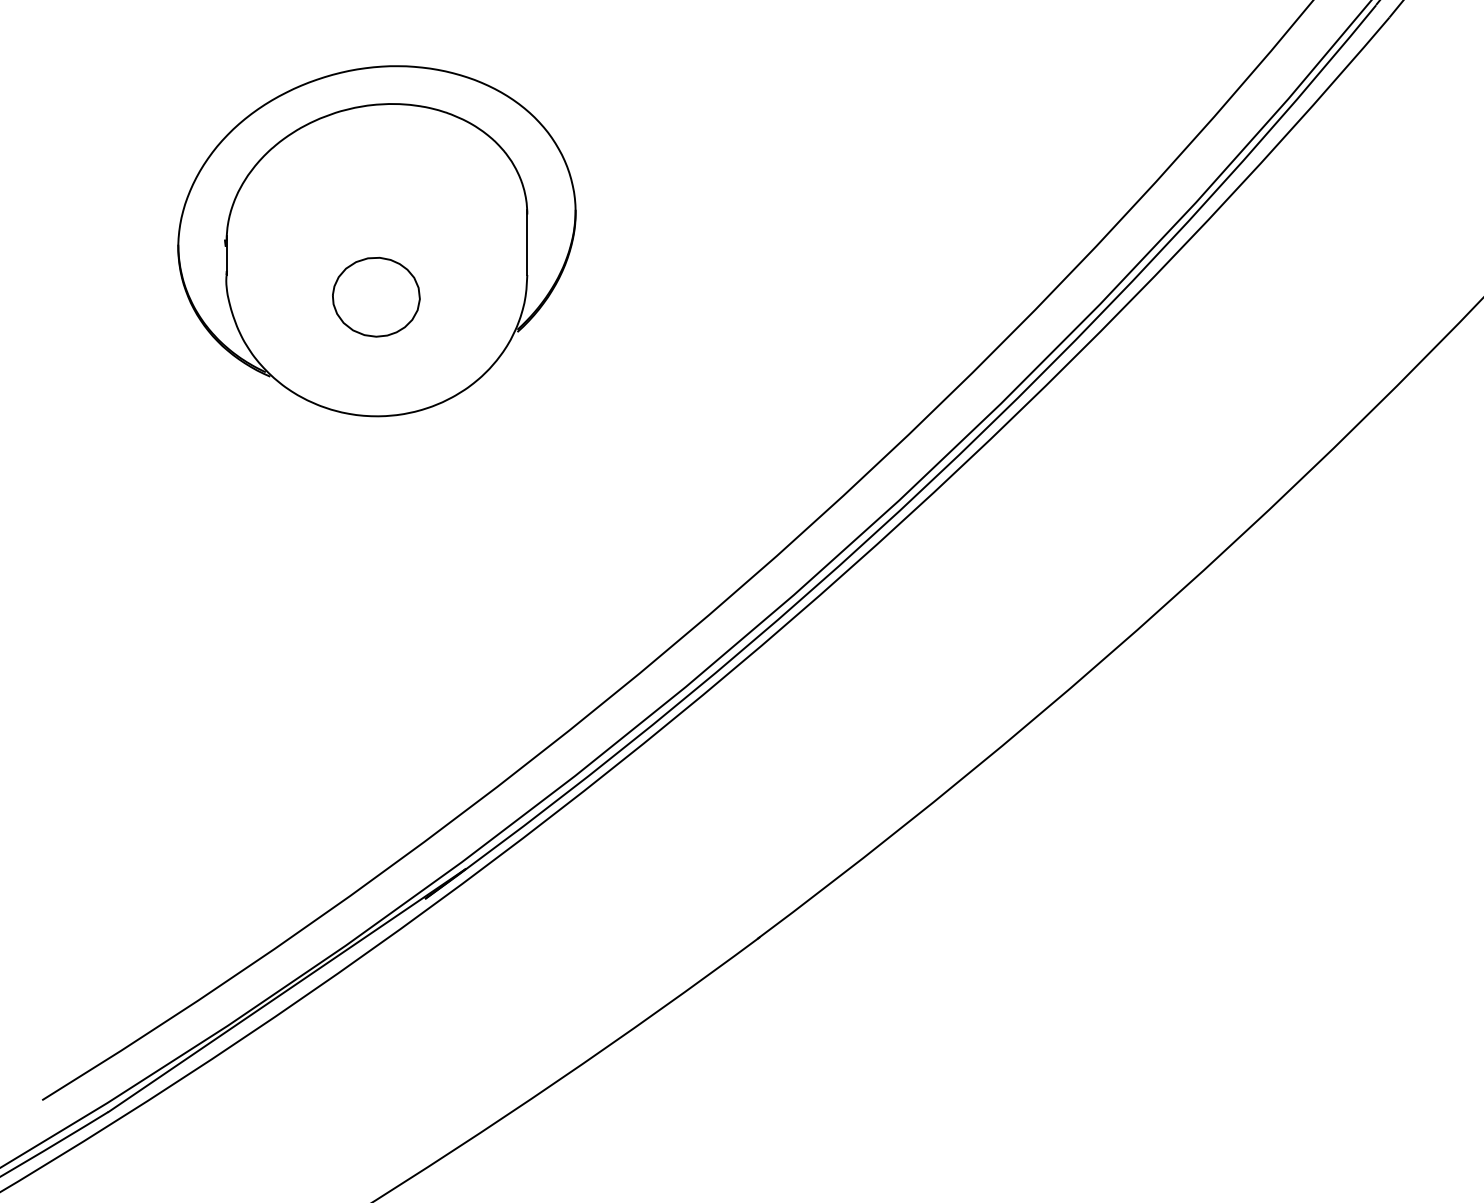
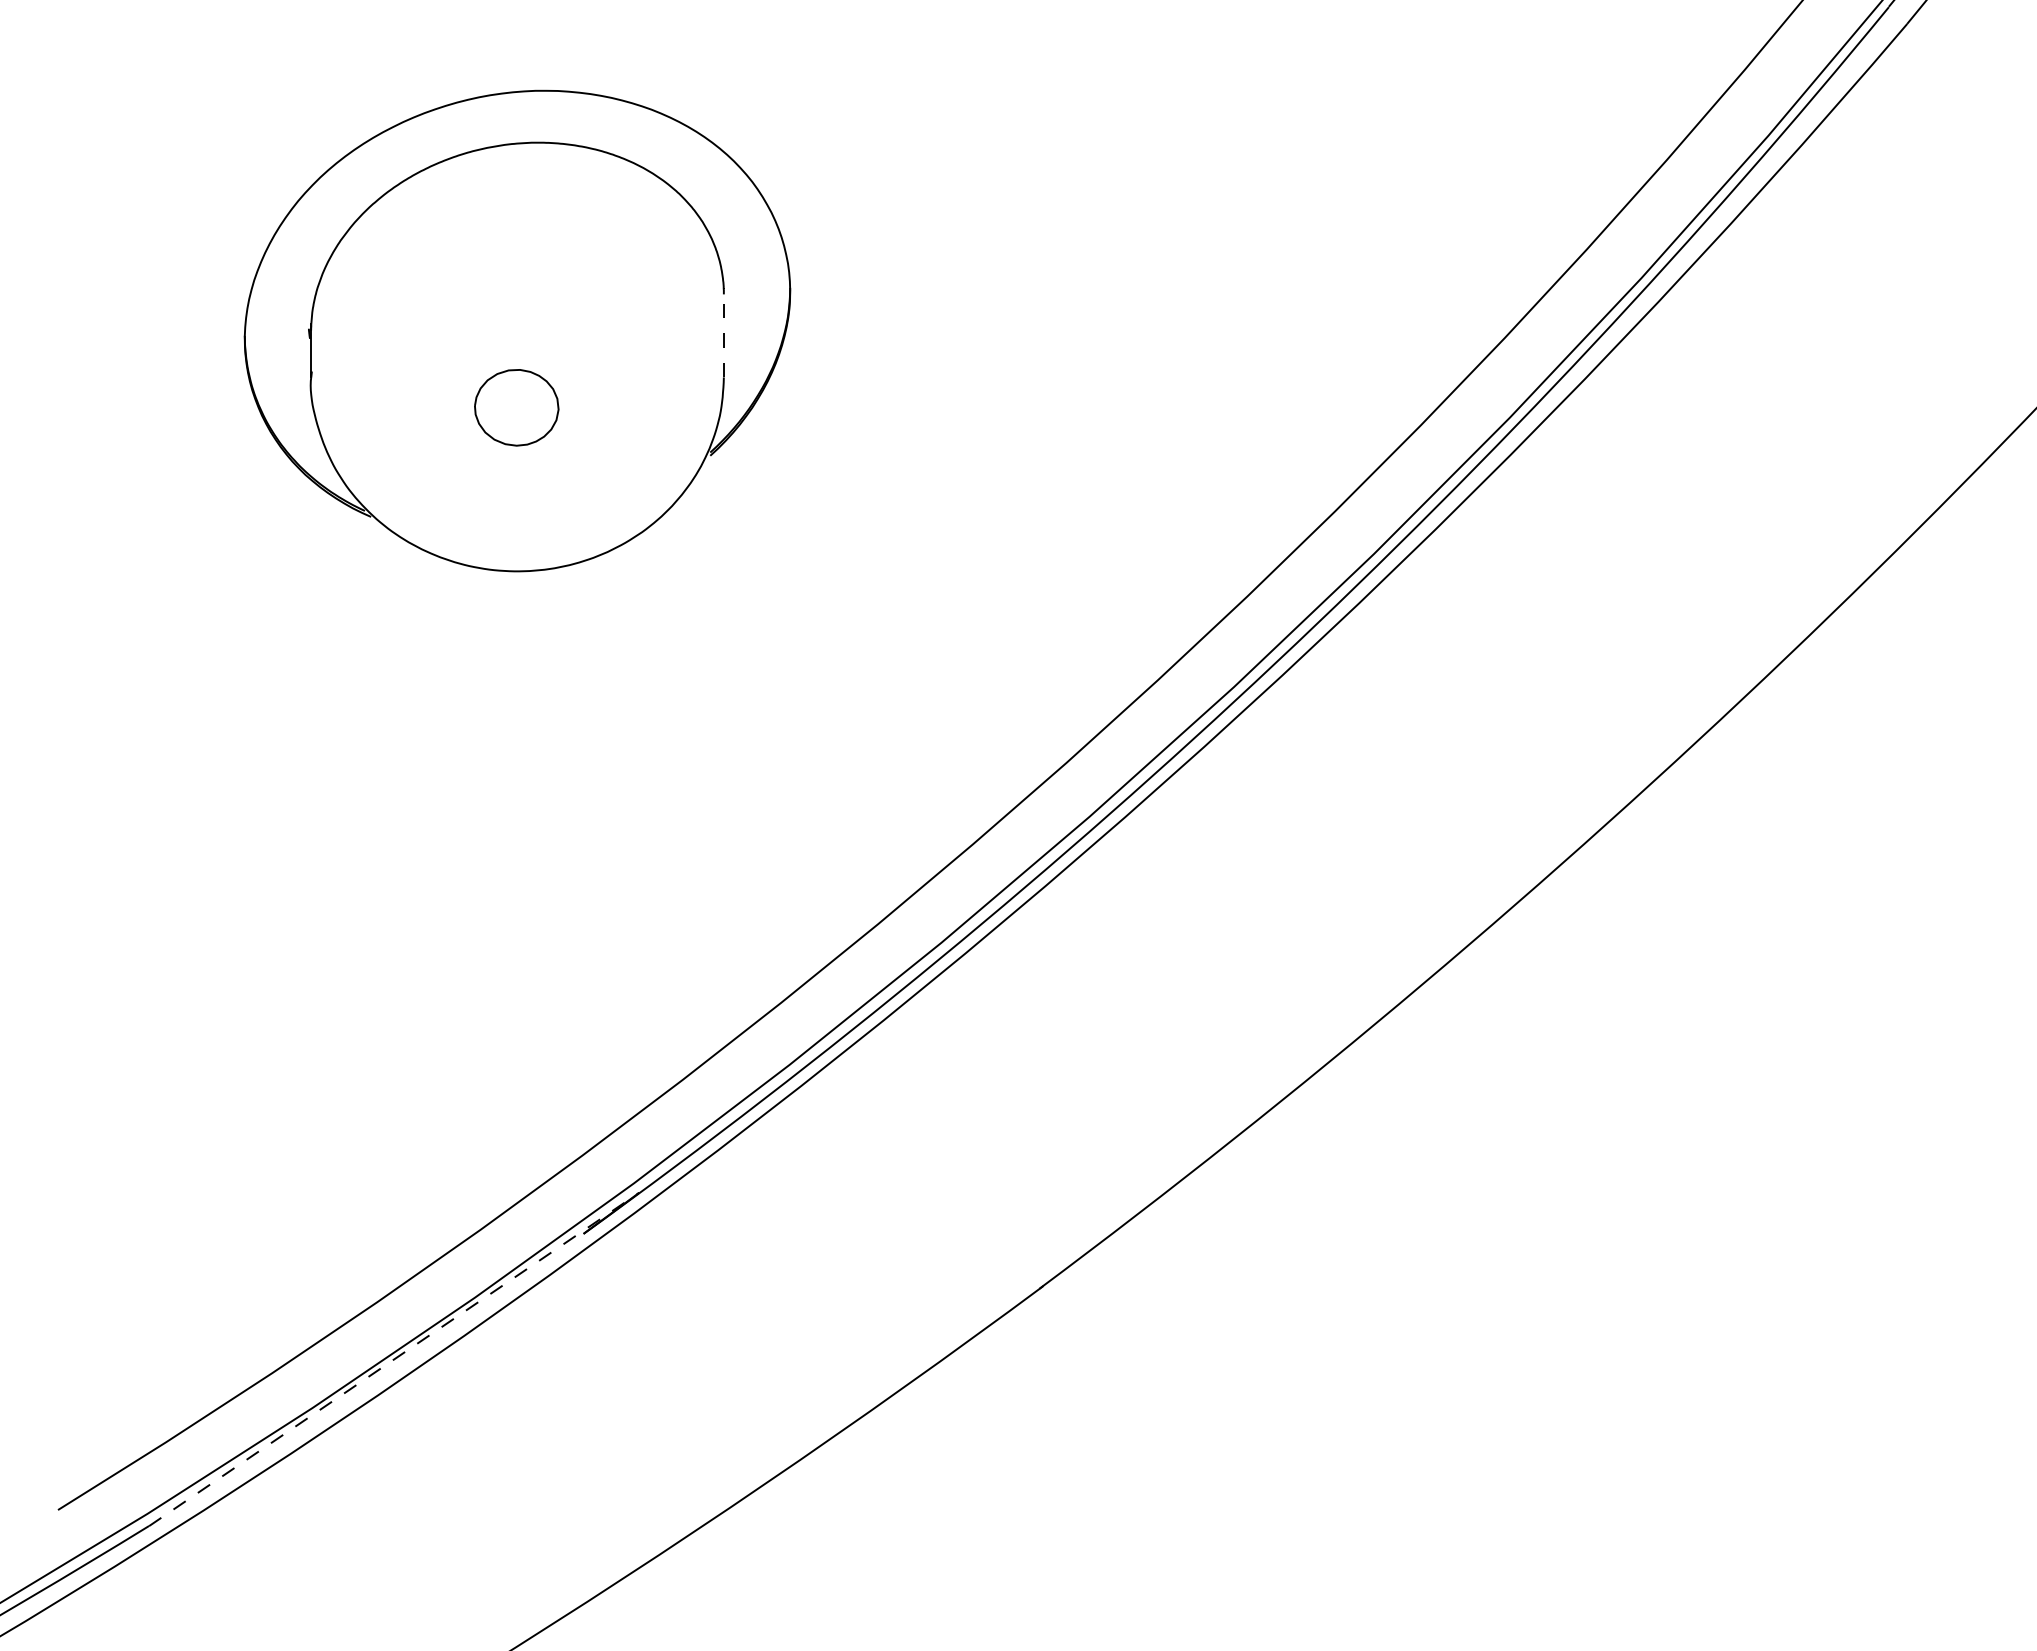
line: (527, 242) -> (723, 332), solid -> dashed
part: (376, 296) -> (516, 407), size x0.7
line: (287, 990) -> (394, 1359), solid -> dashed

